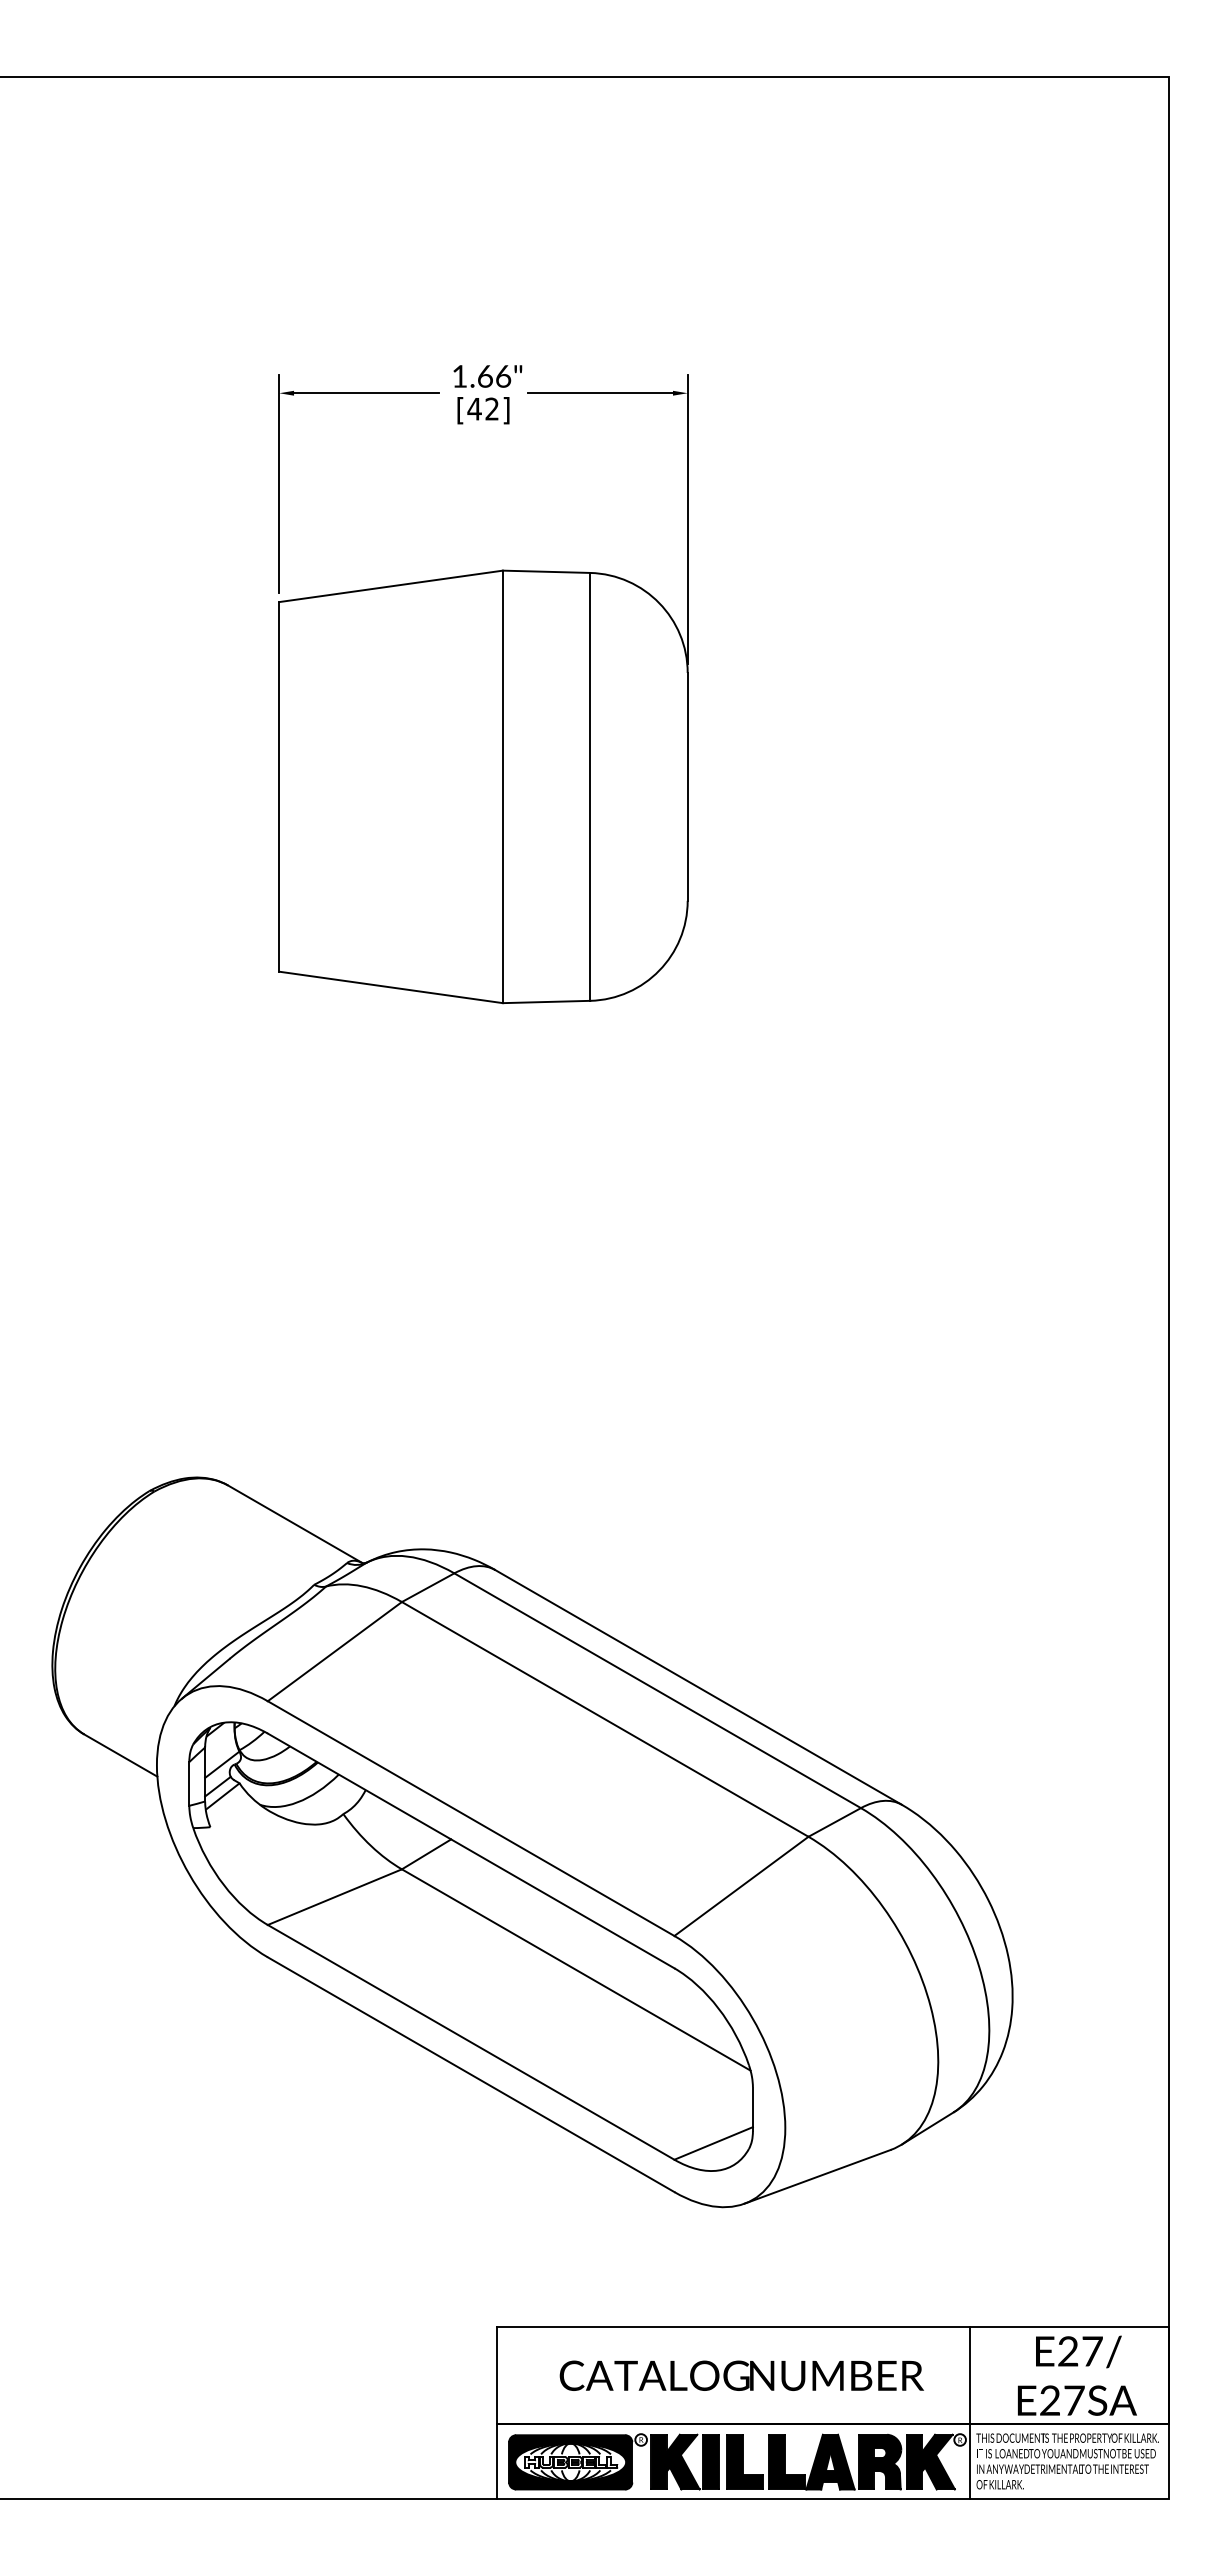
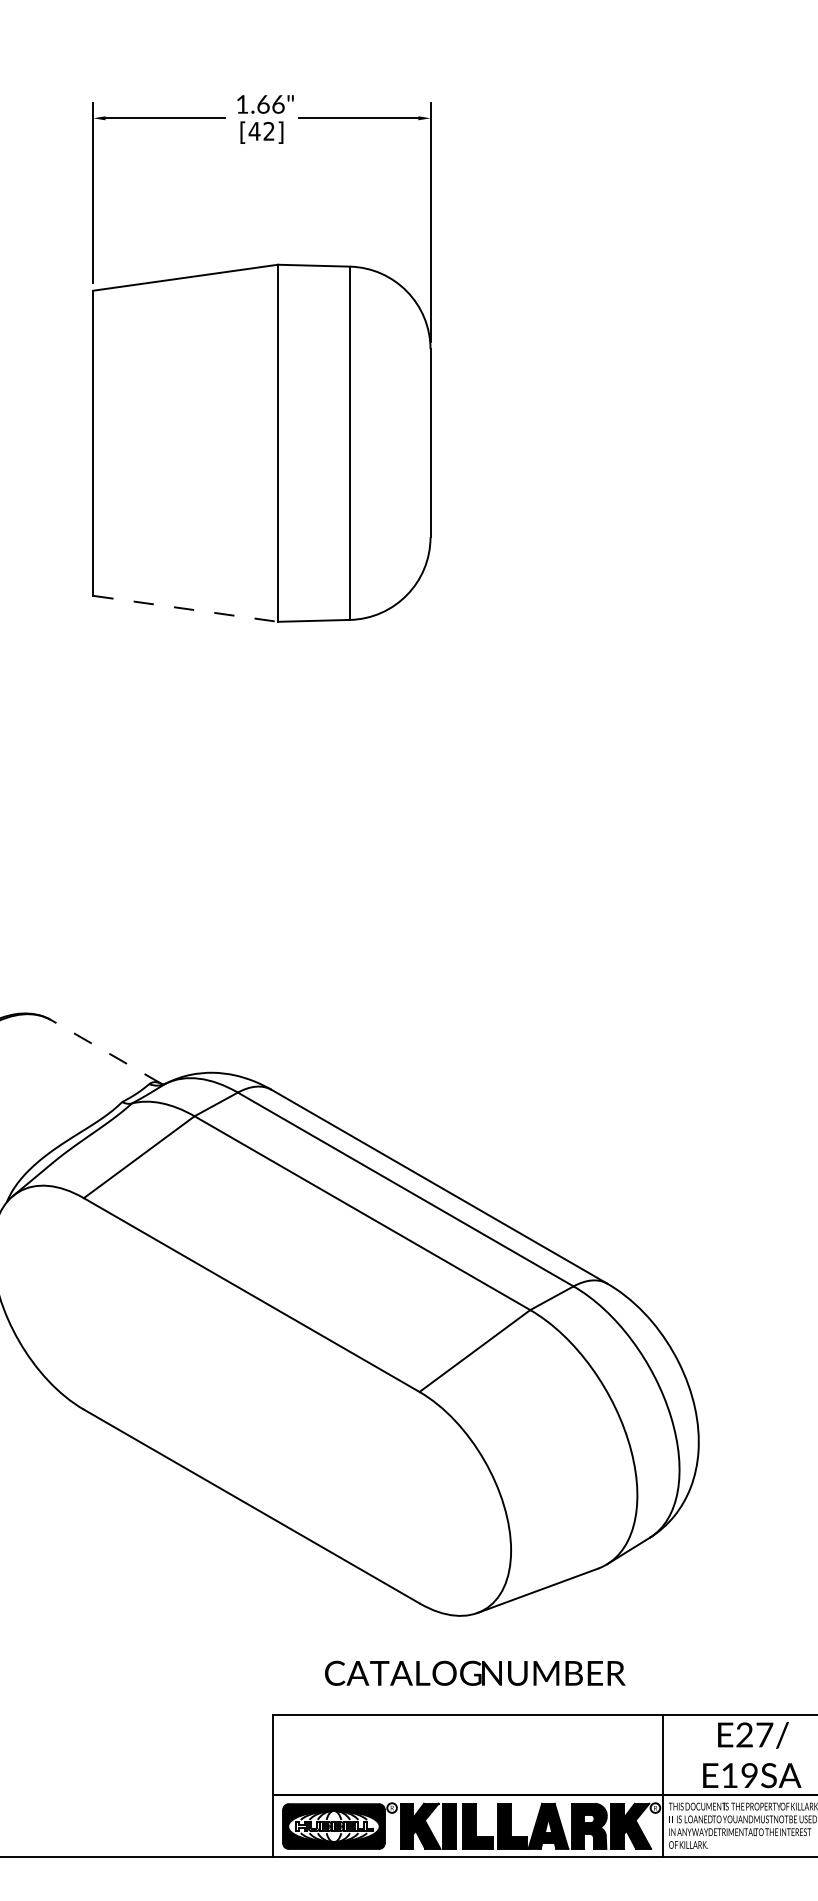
line: (391, 987) -> (185, 608), solid -> dashed
line: (295, 1524) -> (106, 1052), solid -> dashed
part: (470, 1946) -> (251, 1400), removed
text: (741, 2375) -> (474, 1673), moved
text: (1062, 2400) -> (739, 1775), E27SA -> E19SA

